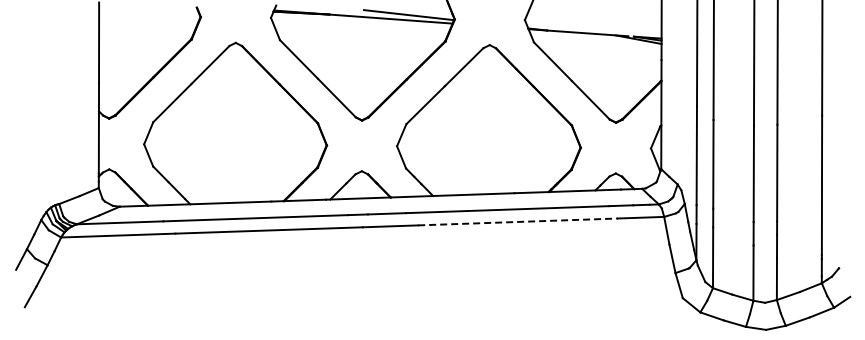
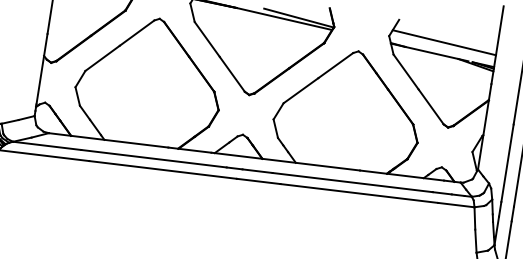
line: (594, 17) -> (444, 42), added
line: (518, 221) -> (359, 193), dashed -> solid

